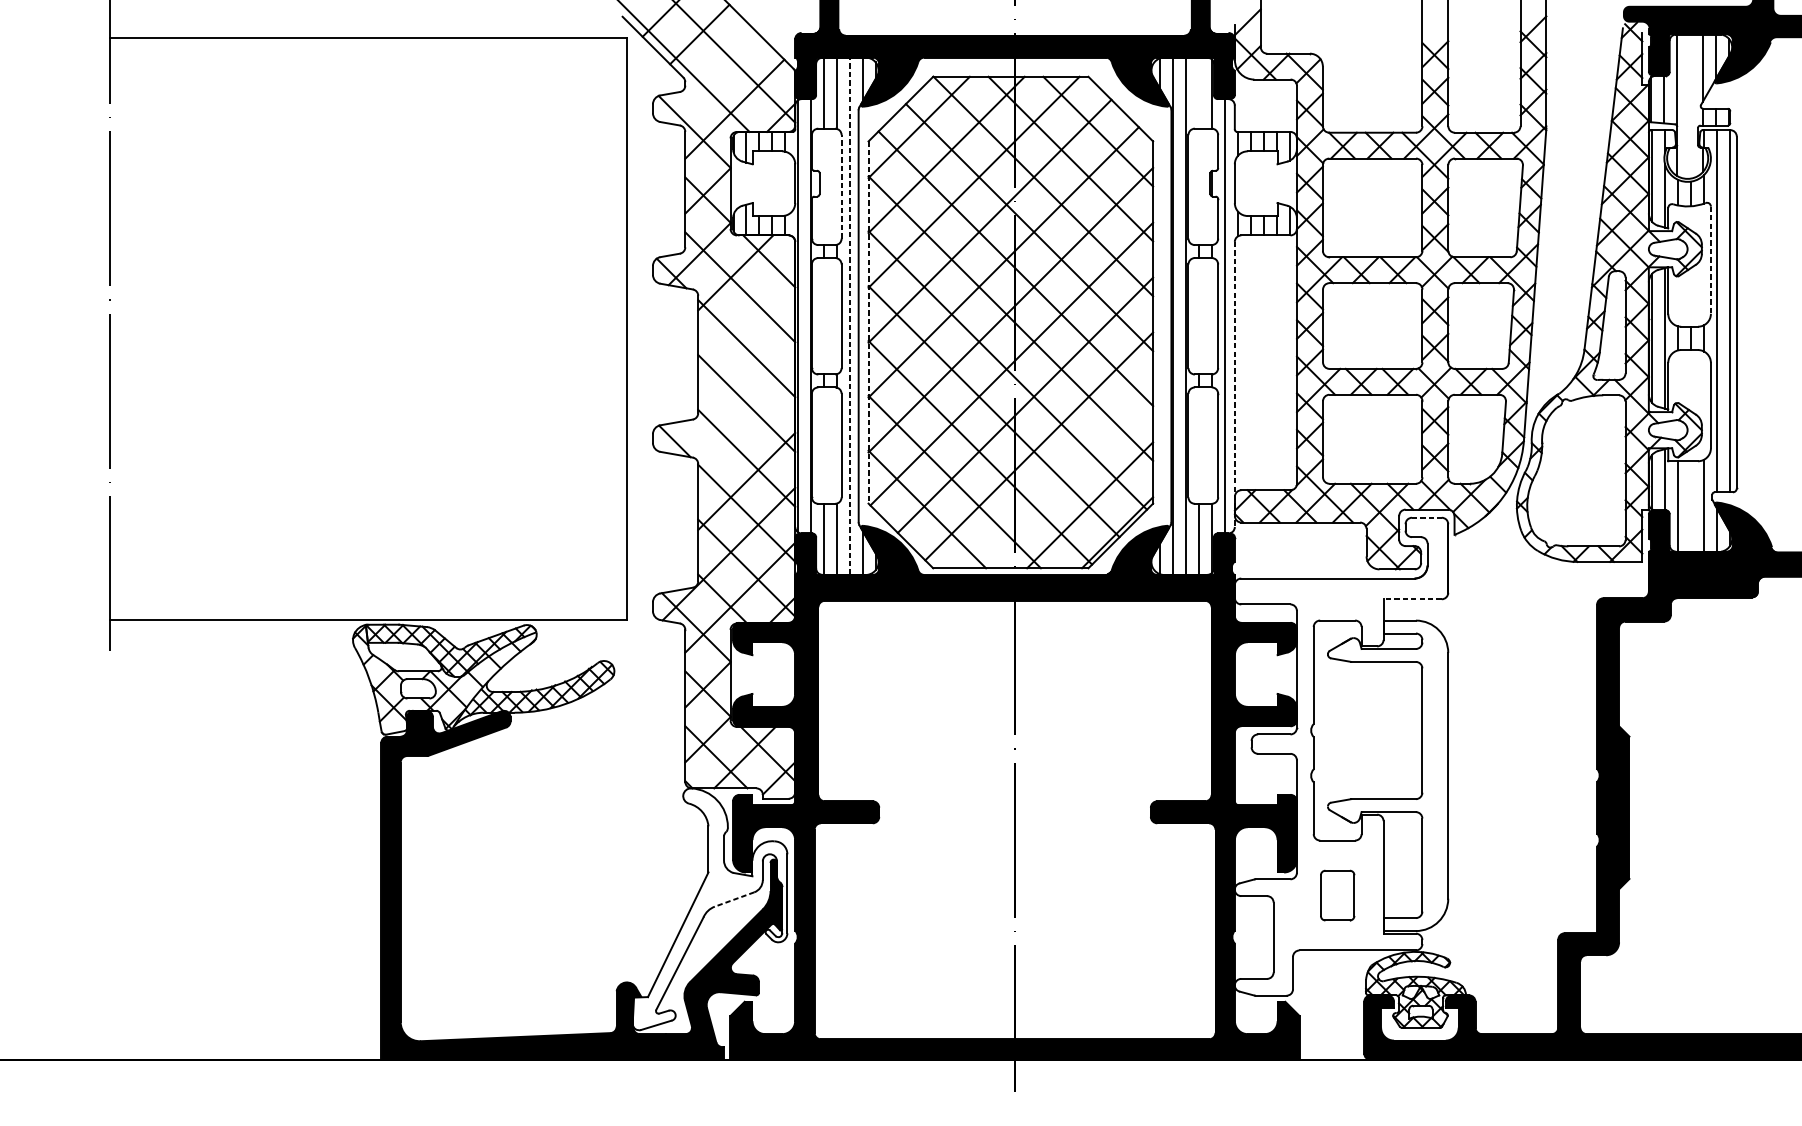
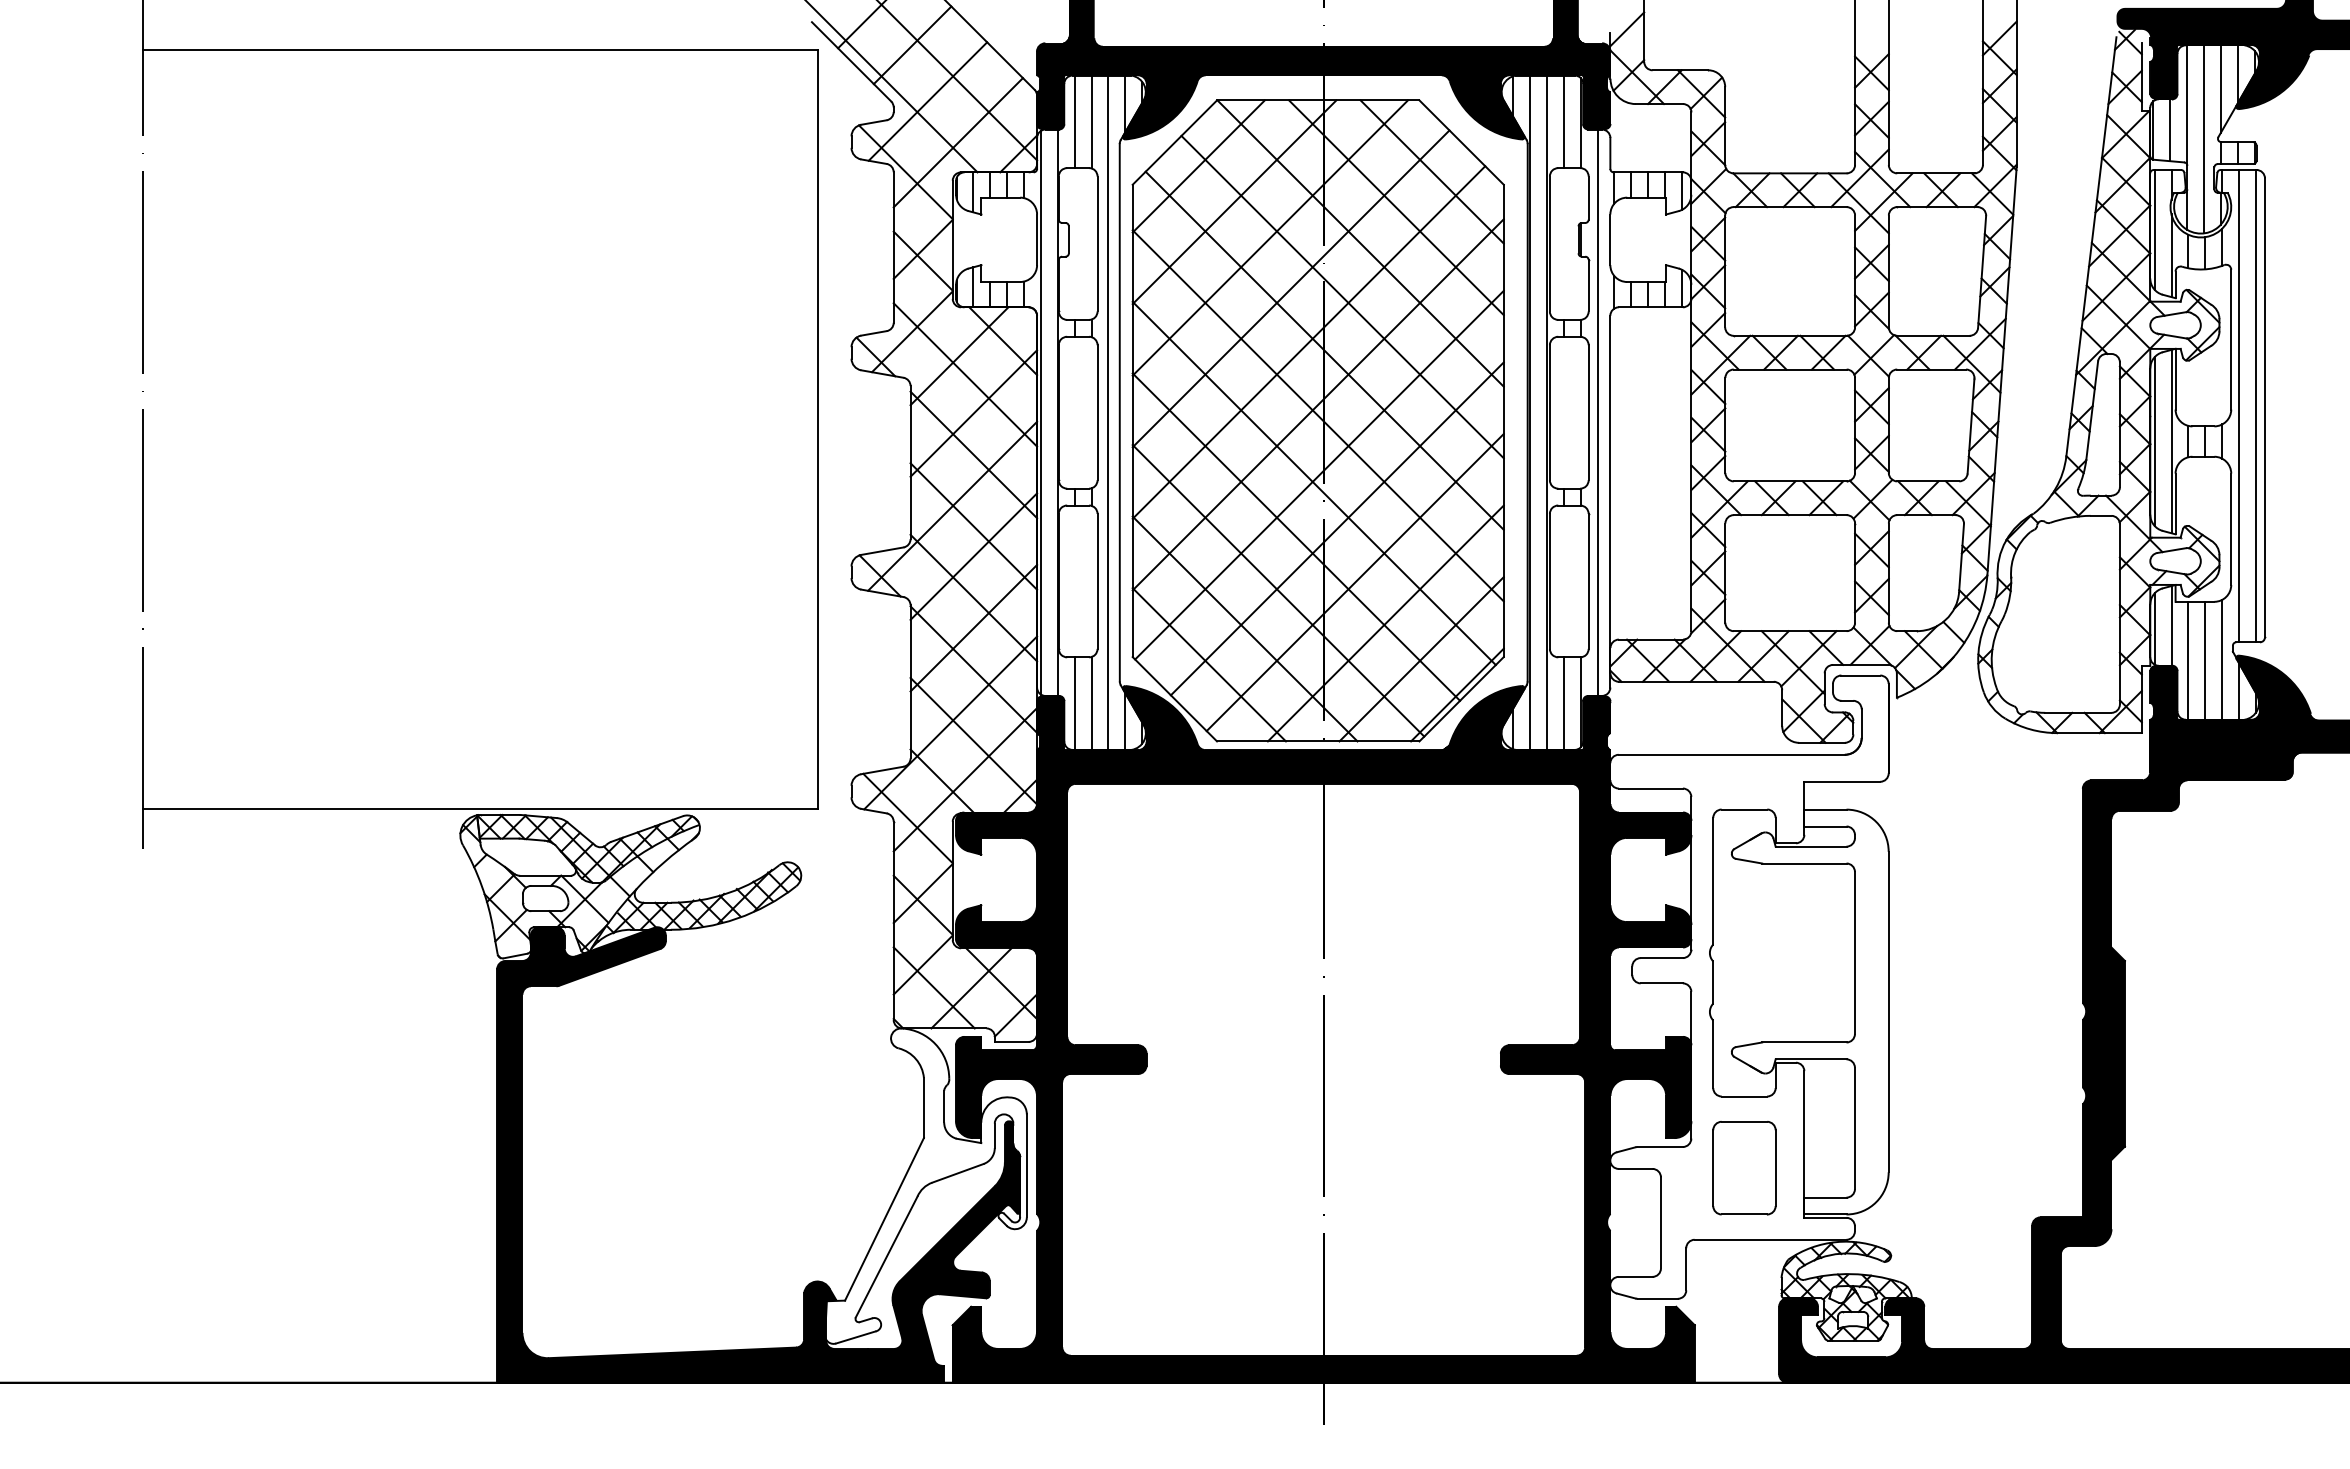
line: (711, 77) -> (927, 101), added
line: (1198, 92) -> (1563, 121), added
line: (1690, 106) -> (2204, 139), added
line: (841, 186) -> (1097, 243), dashed -> solid
line: (1711, 260) -> (2231, 339), dashed -> solid
line: (746, 316) -> (973, 413), added
line: (850, 316) -> (1108, 412), dashed -> solid
line: (868, 322) -> (1132, 421), dashed -> solid
line: (1234, 384) -> (1610, 501), dashed -> solid
line: (730, 387) -> (952, 505), added
line: (746, 426) -> (973, 556), added
line: (1062, 477) -> (1385, 623), added
line: (1691, 506) -> (2205, 660), added
line: (1427, 517) -> (1861, 675), dashed -> solid
line: (1412, 599) -> (1842, 781), dashed -> solid
part: (1337, 895) -> (1744, 1168), size x1.43
line: (734, 899) -> (957, 1173), dashed -> solid

